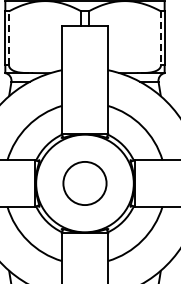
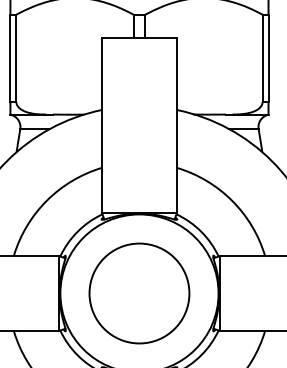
line: (9, 38) -> (17, 58), dashed -> solid
line: (160, 38) -> (261, 58), dashed -> solid
circle: (84, 183) -> (138, 293), size x1.43

